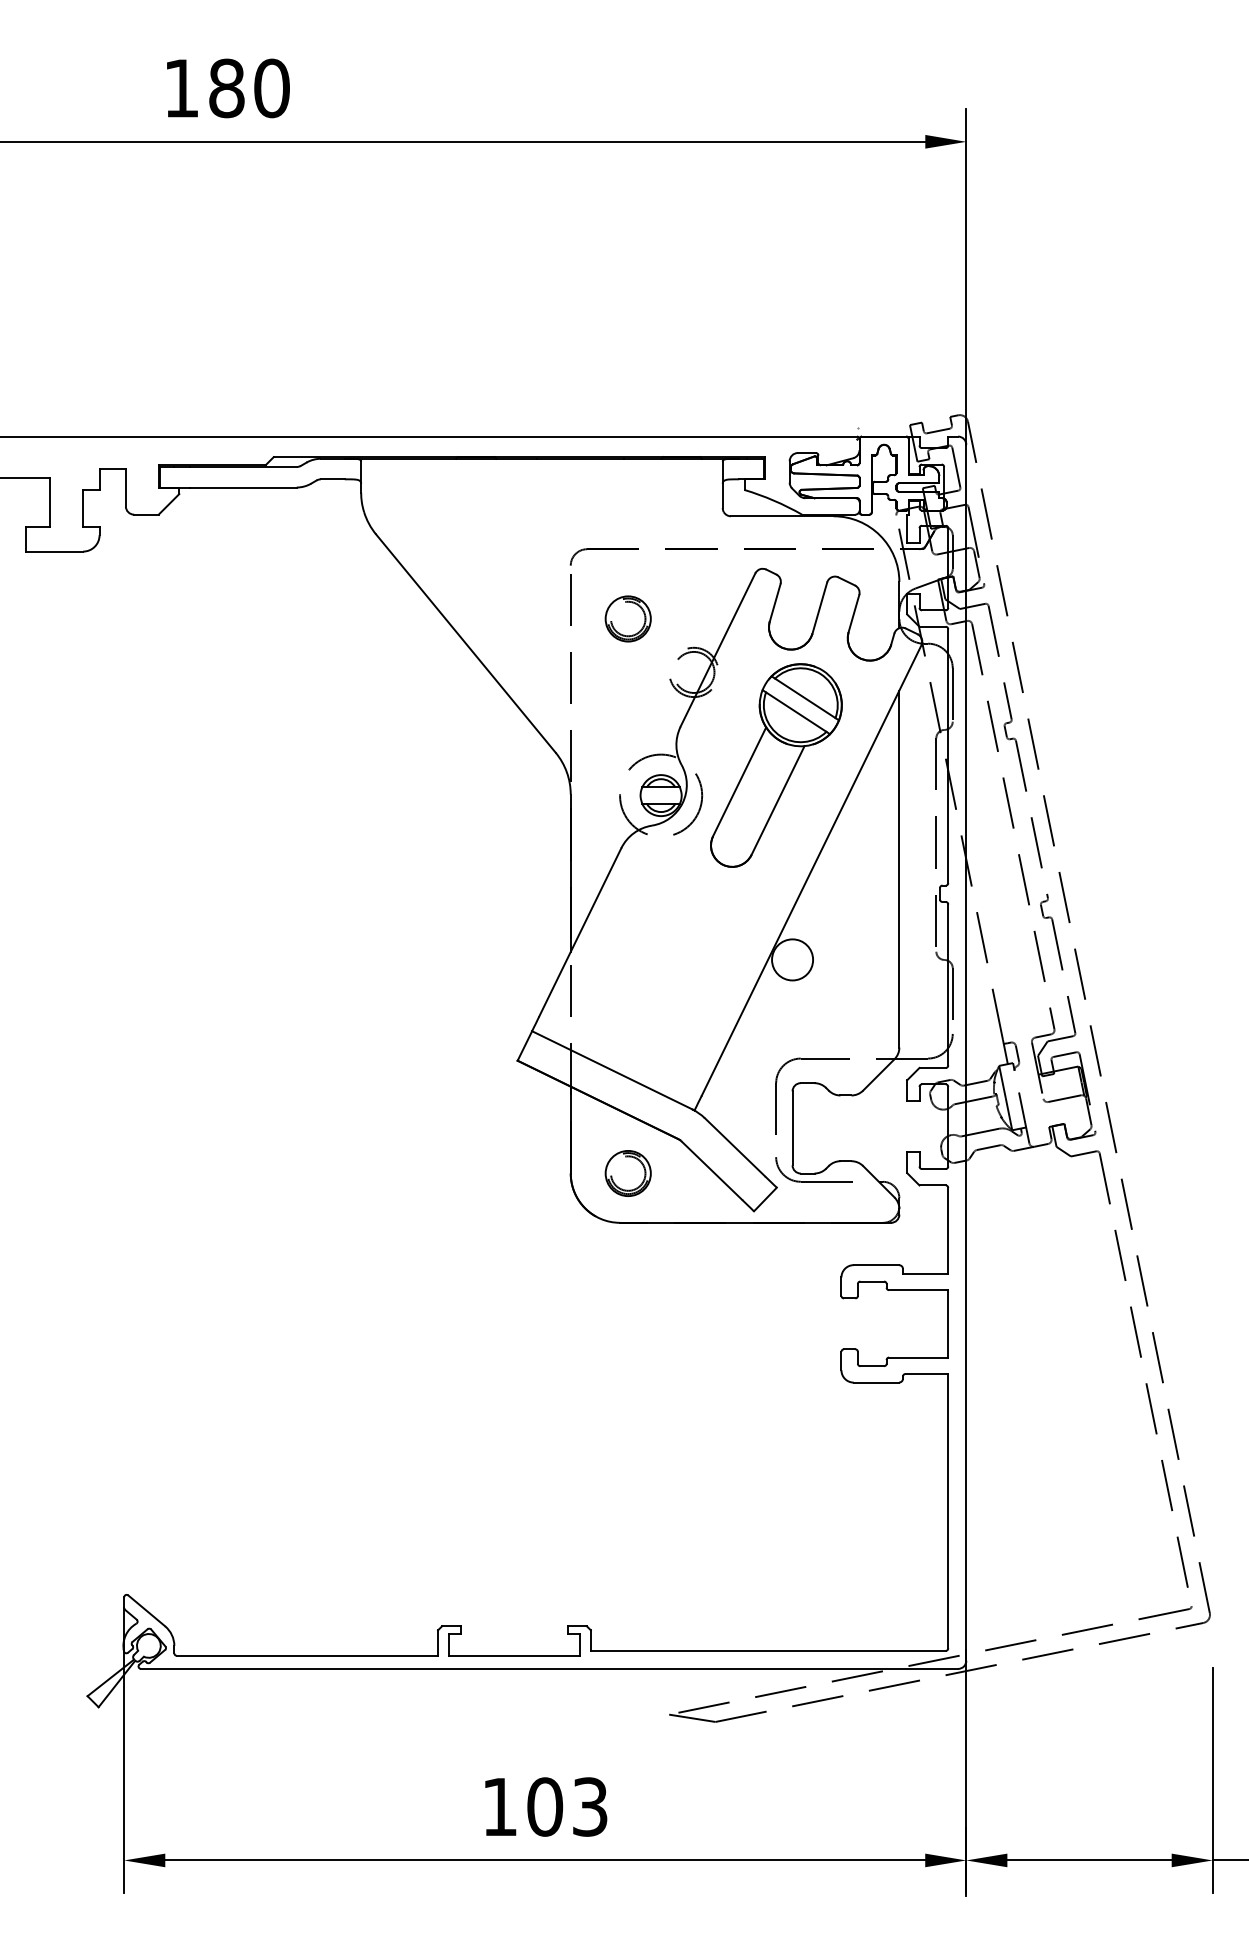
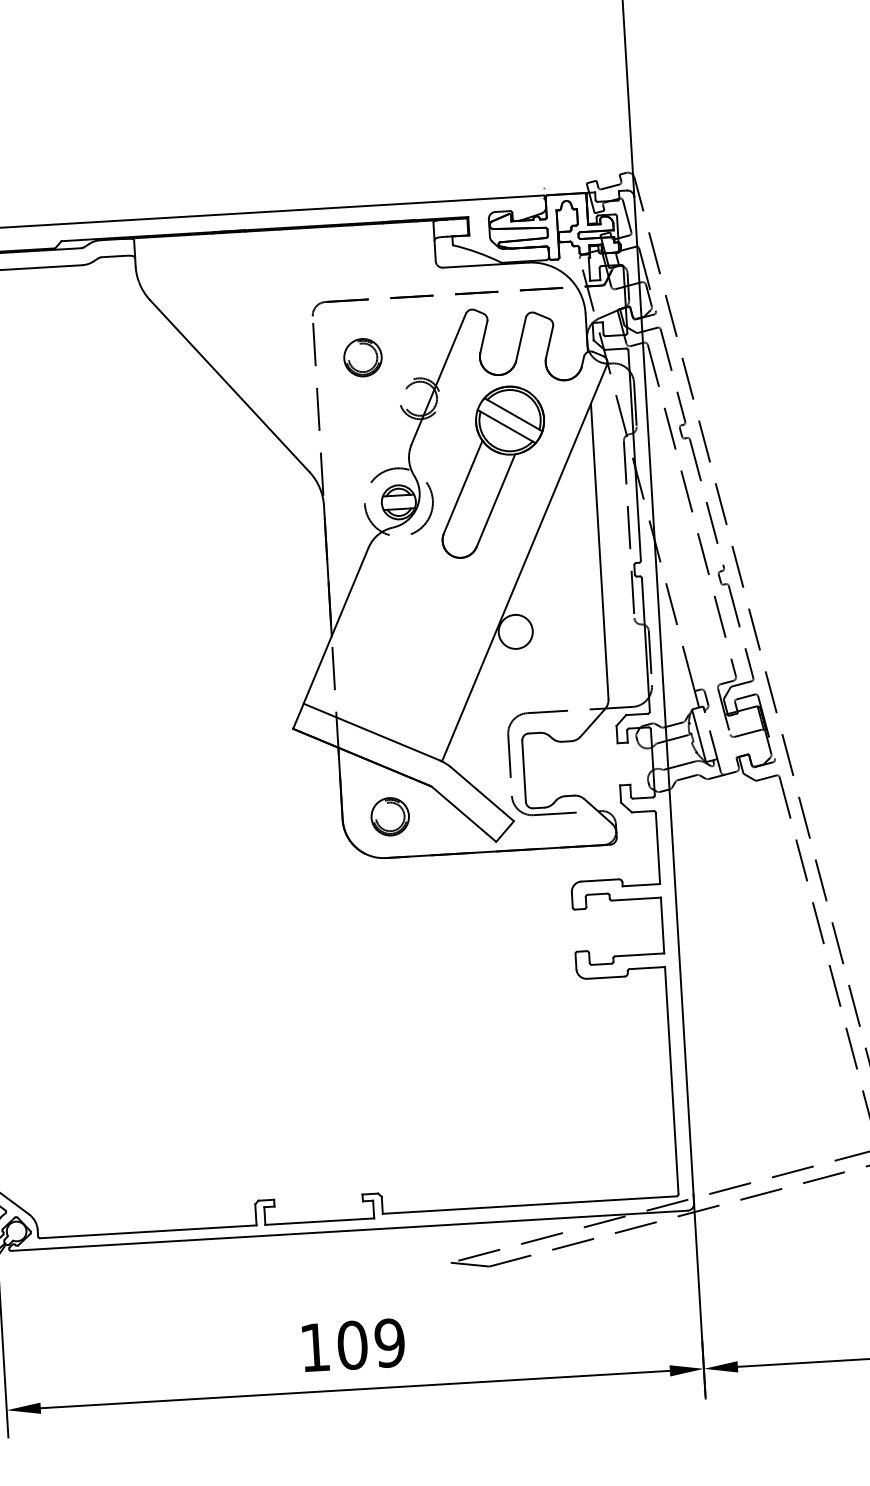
text: (589, 1806) -> (389, 1342), 103 -> 109

